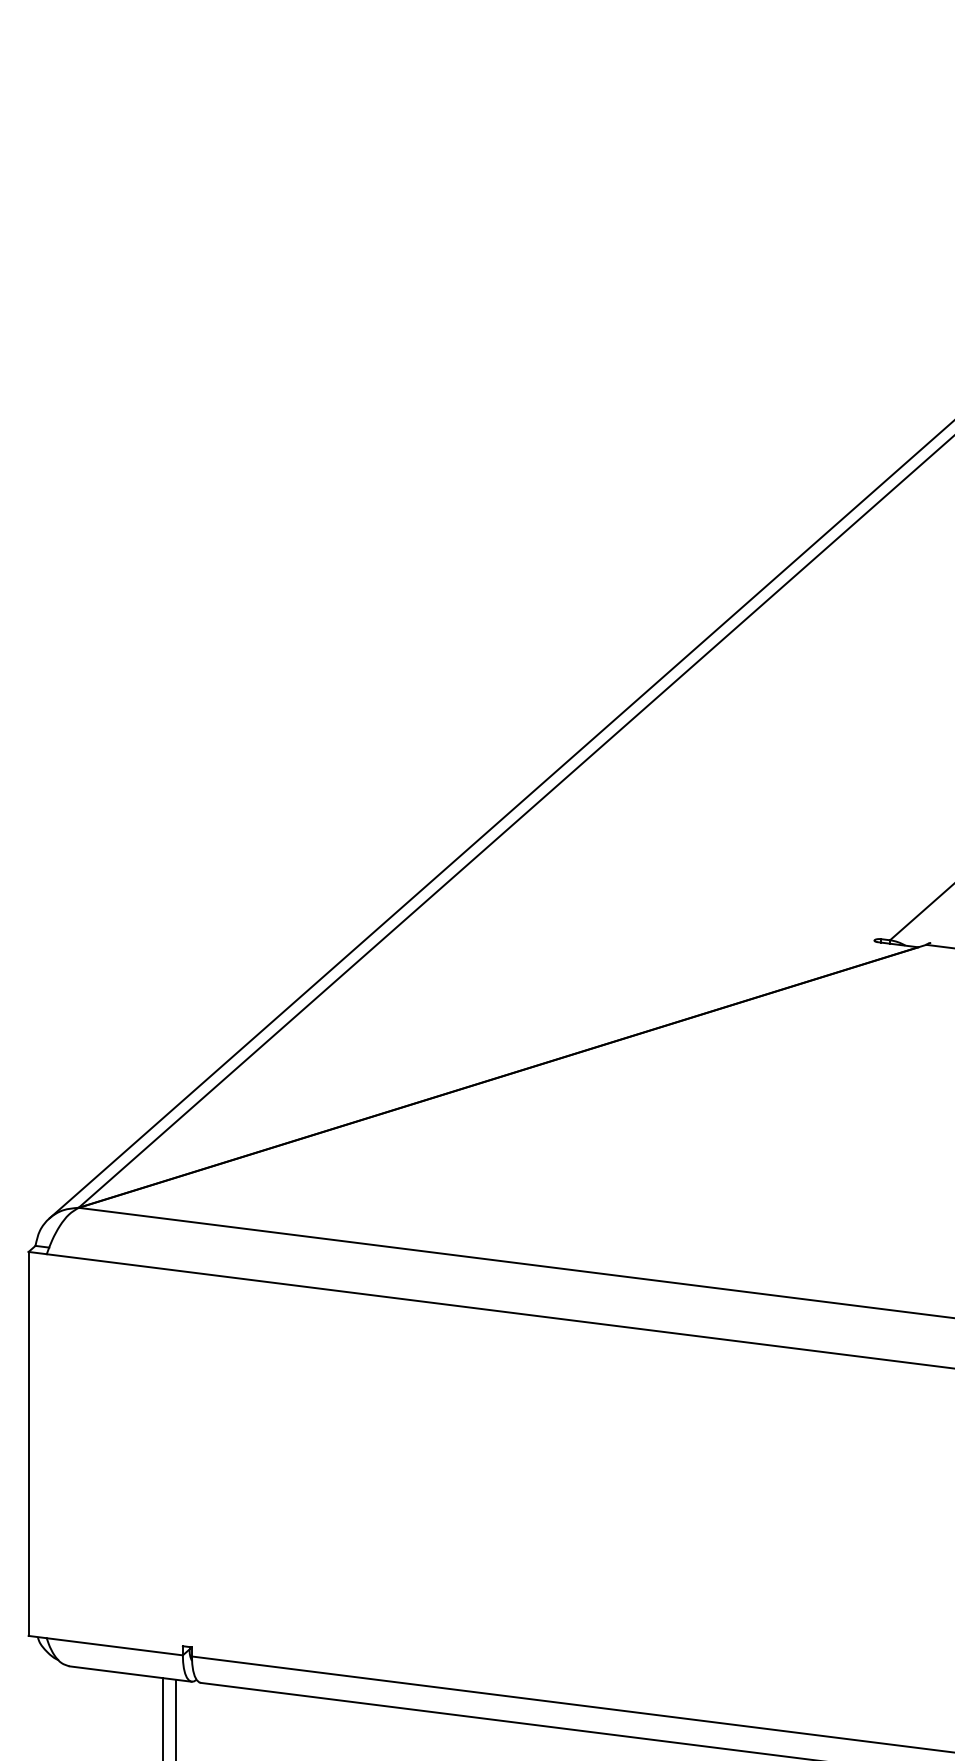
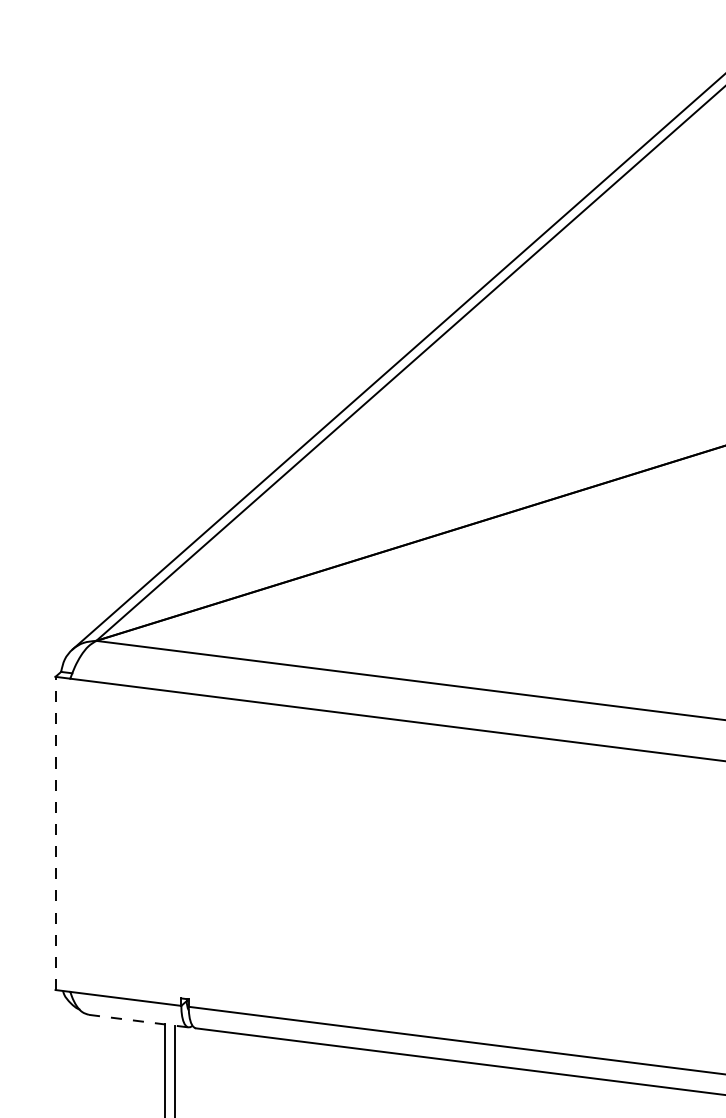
line: (28, 1443) -> (55, 833), solid -> dashed
line: (130, 1674) -> (138, 1021), solid -> dashed

